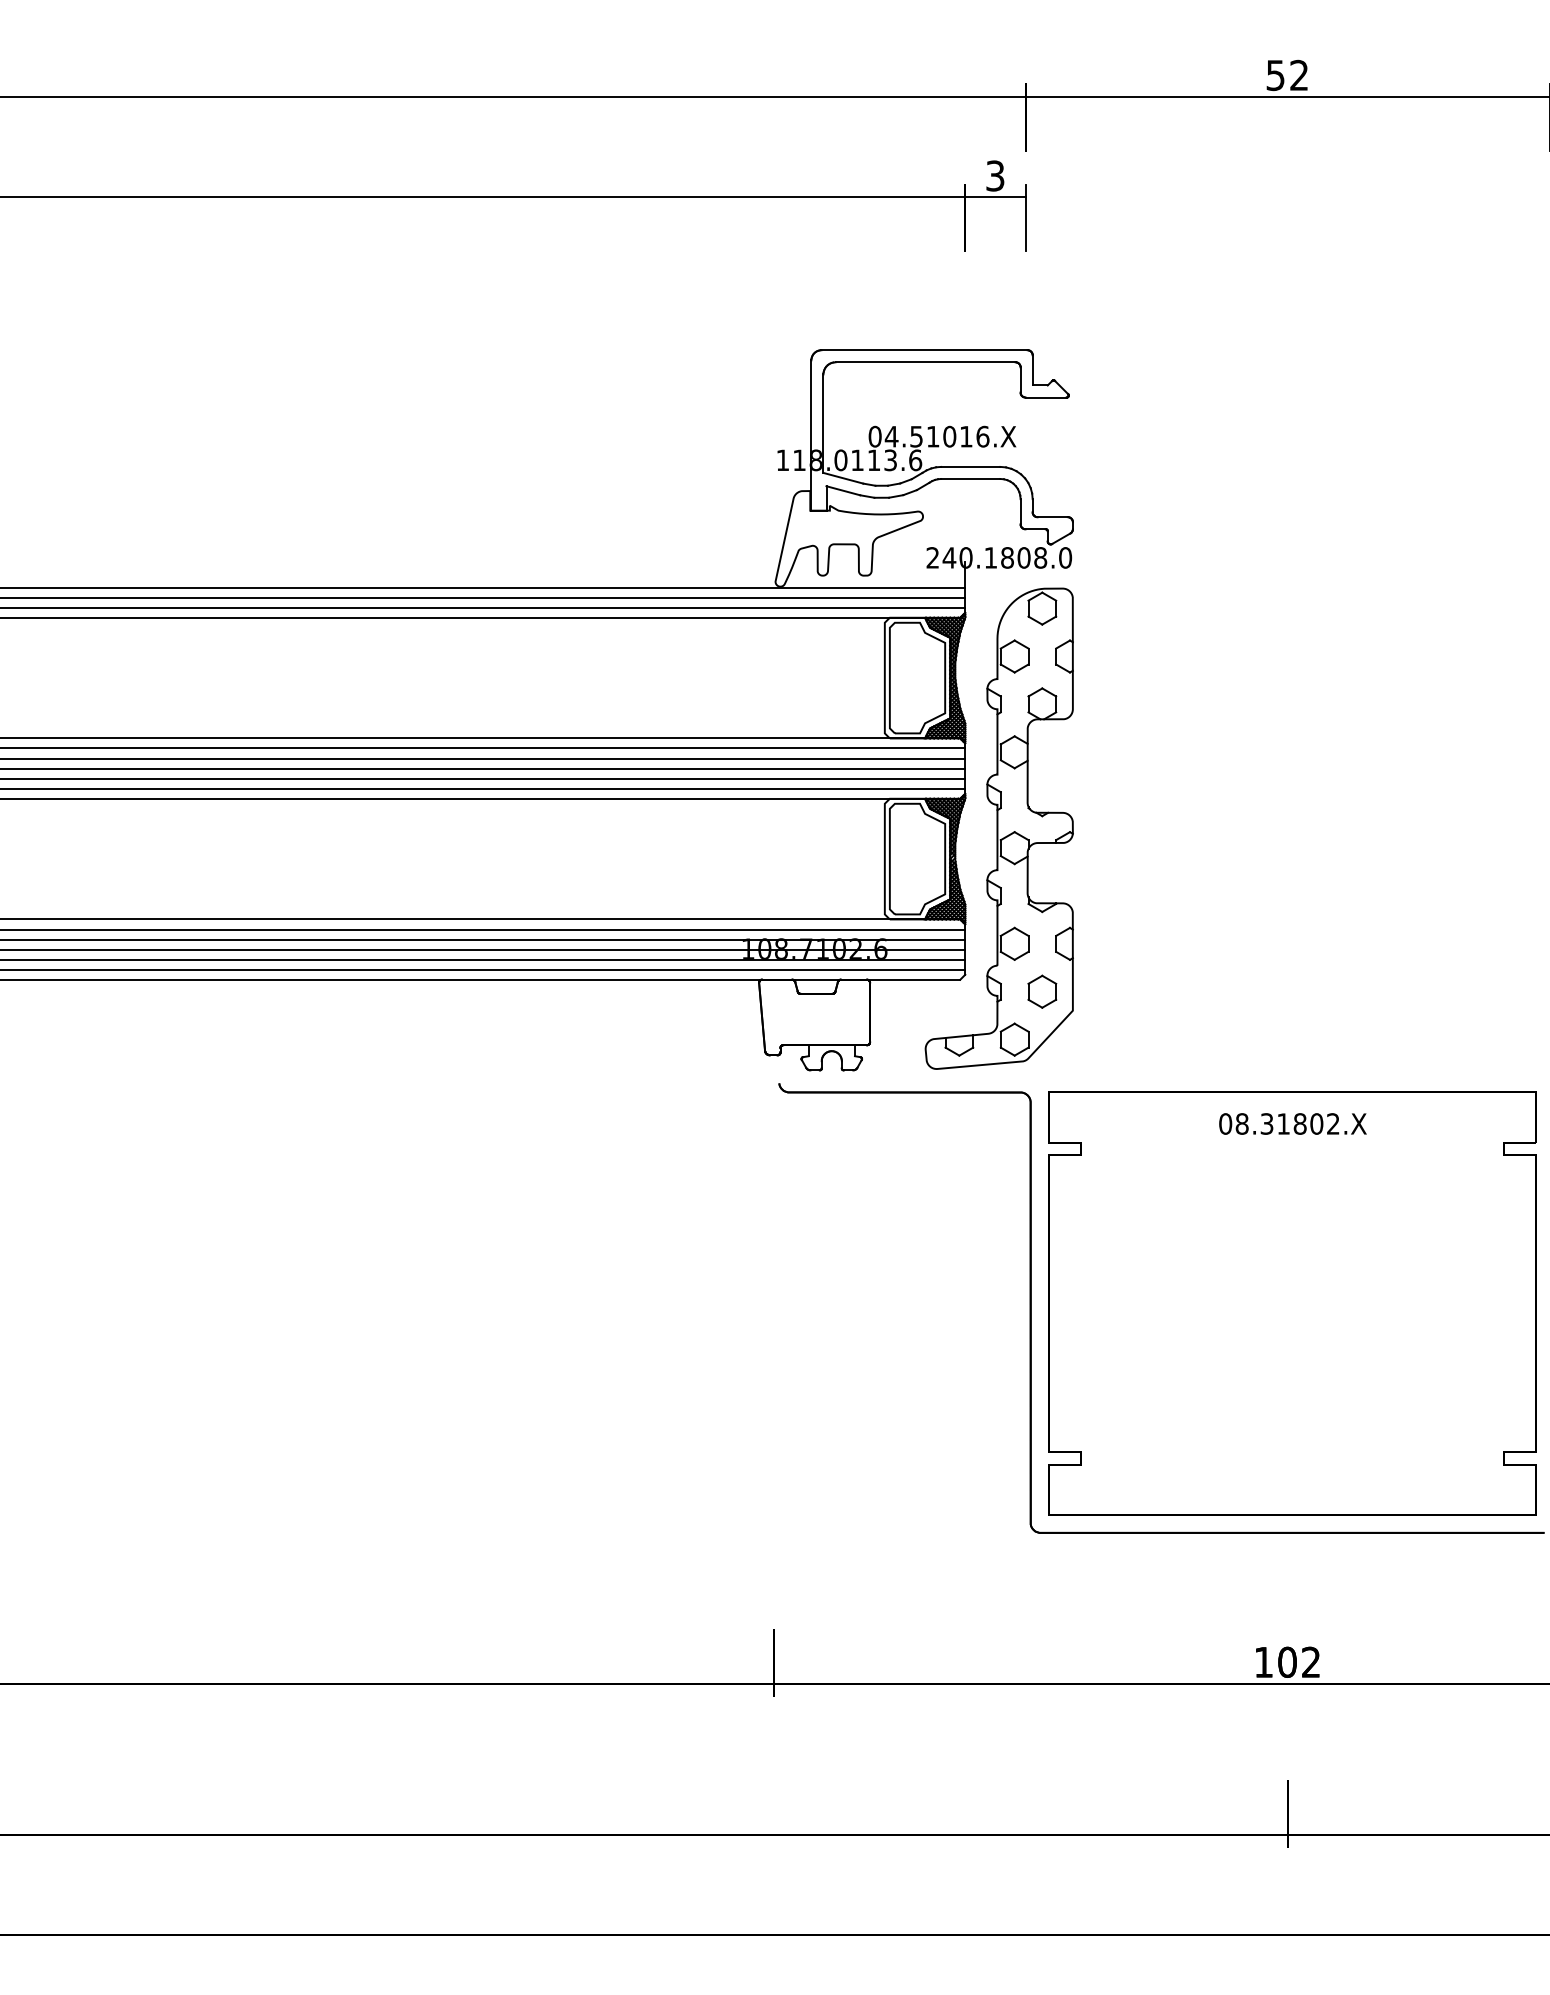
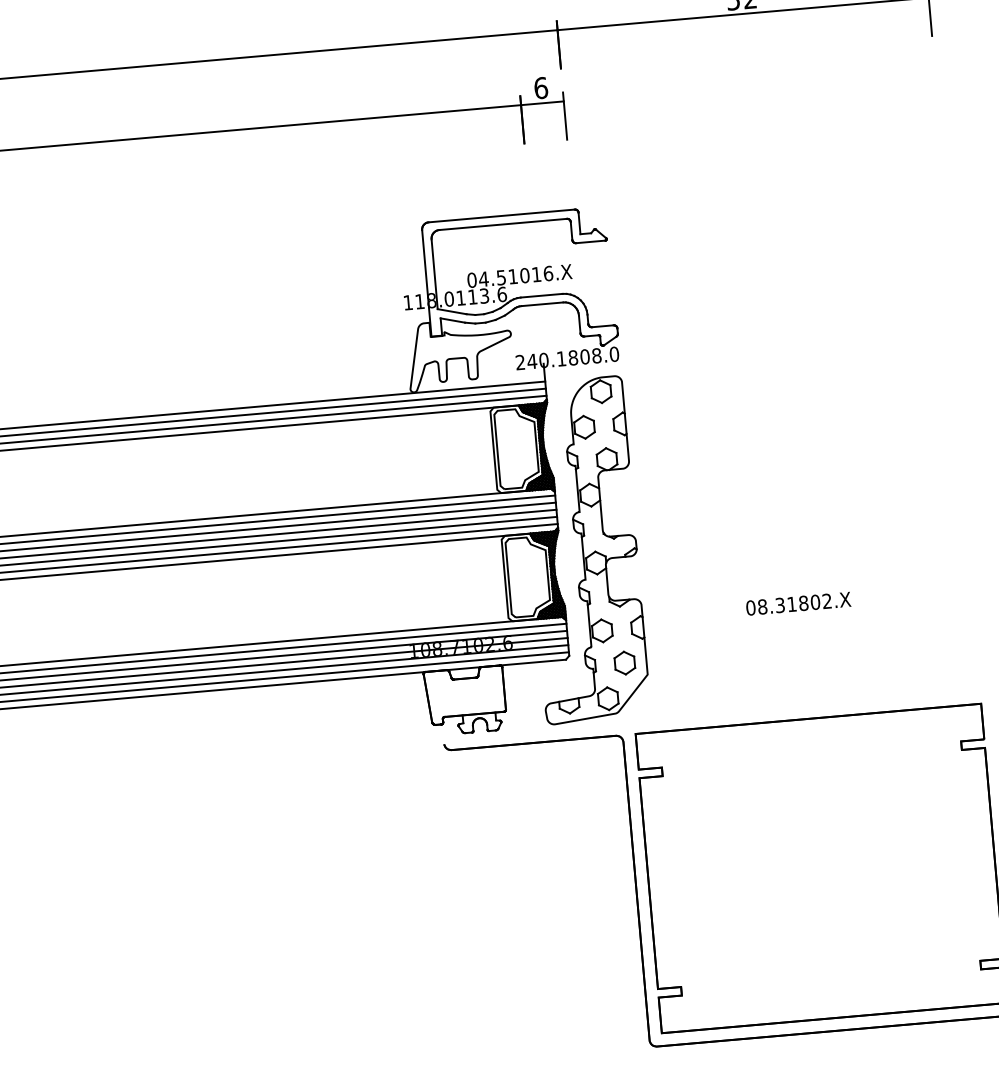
text: (995, 175) -> (541, 87), 3 -> 6
text: (1292, 1123) -> (798, 603), moved

